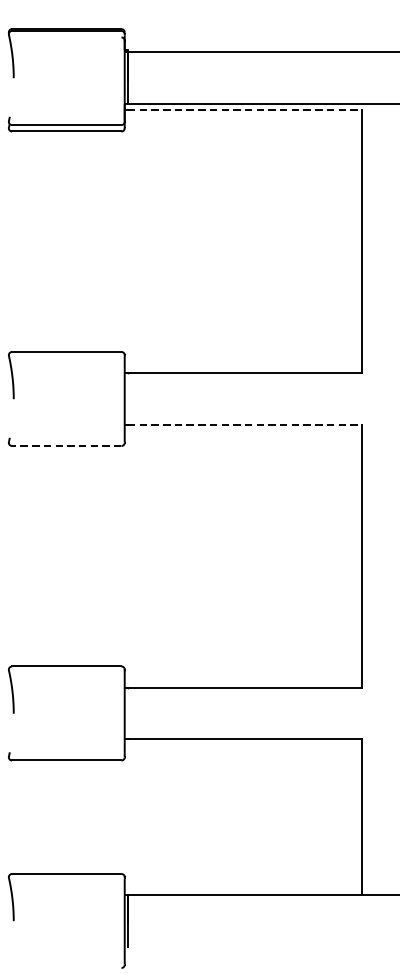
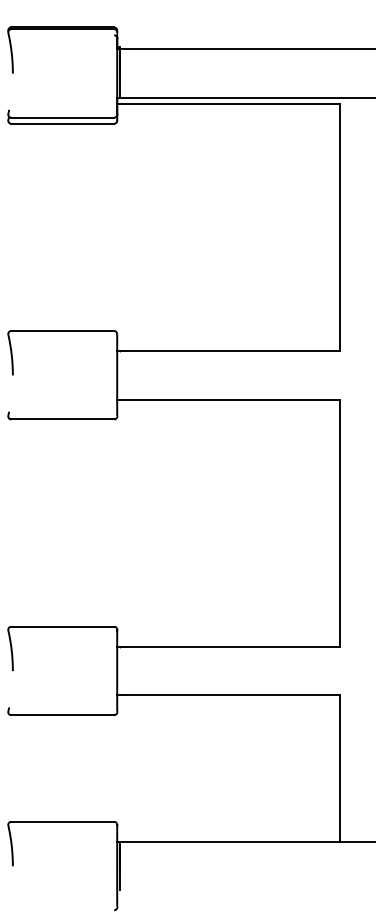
line: (245, 109) -> (230, 103), dashed -> solid
line: (245, 424) -> (230, 399), dashed -> solid
line: (66, 446) -> (62, 419), dashed -> solid

